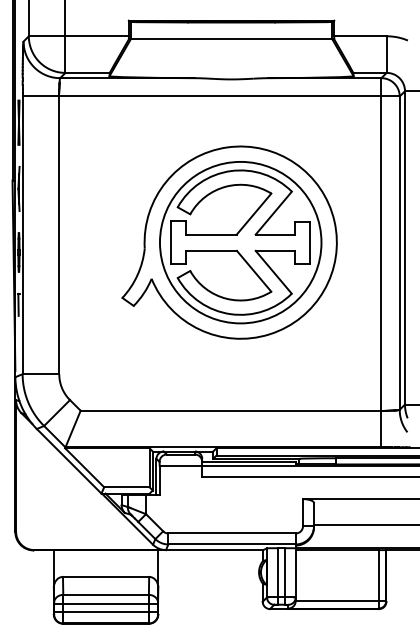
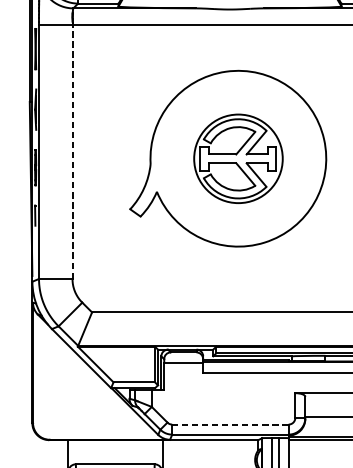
line: (59, 234) -> (72, 151), solid -> dashed
part: (240, 242) -> (238, 158), size x0.6
line: (232, 533) -> (230, 424), solid -> dashed

